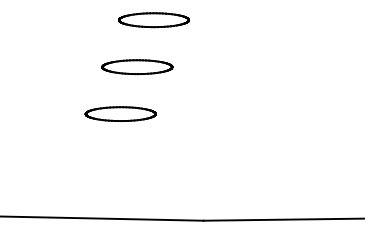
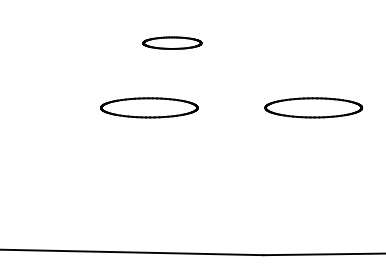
part: (137, 67) -> (172, 43), size x0.6
part: (239, 113) -> (313, 107), added

